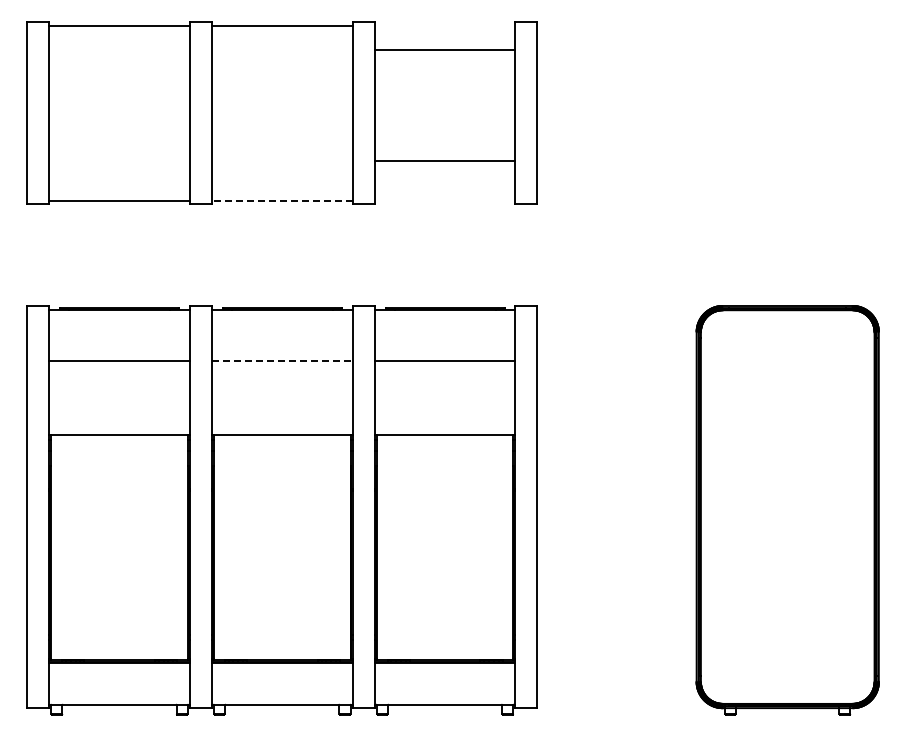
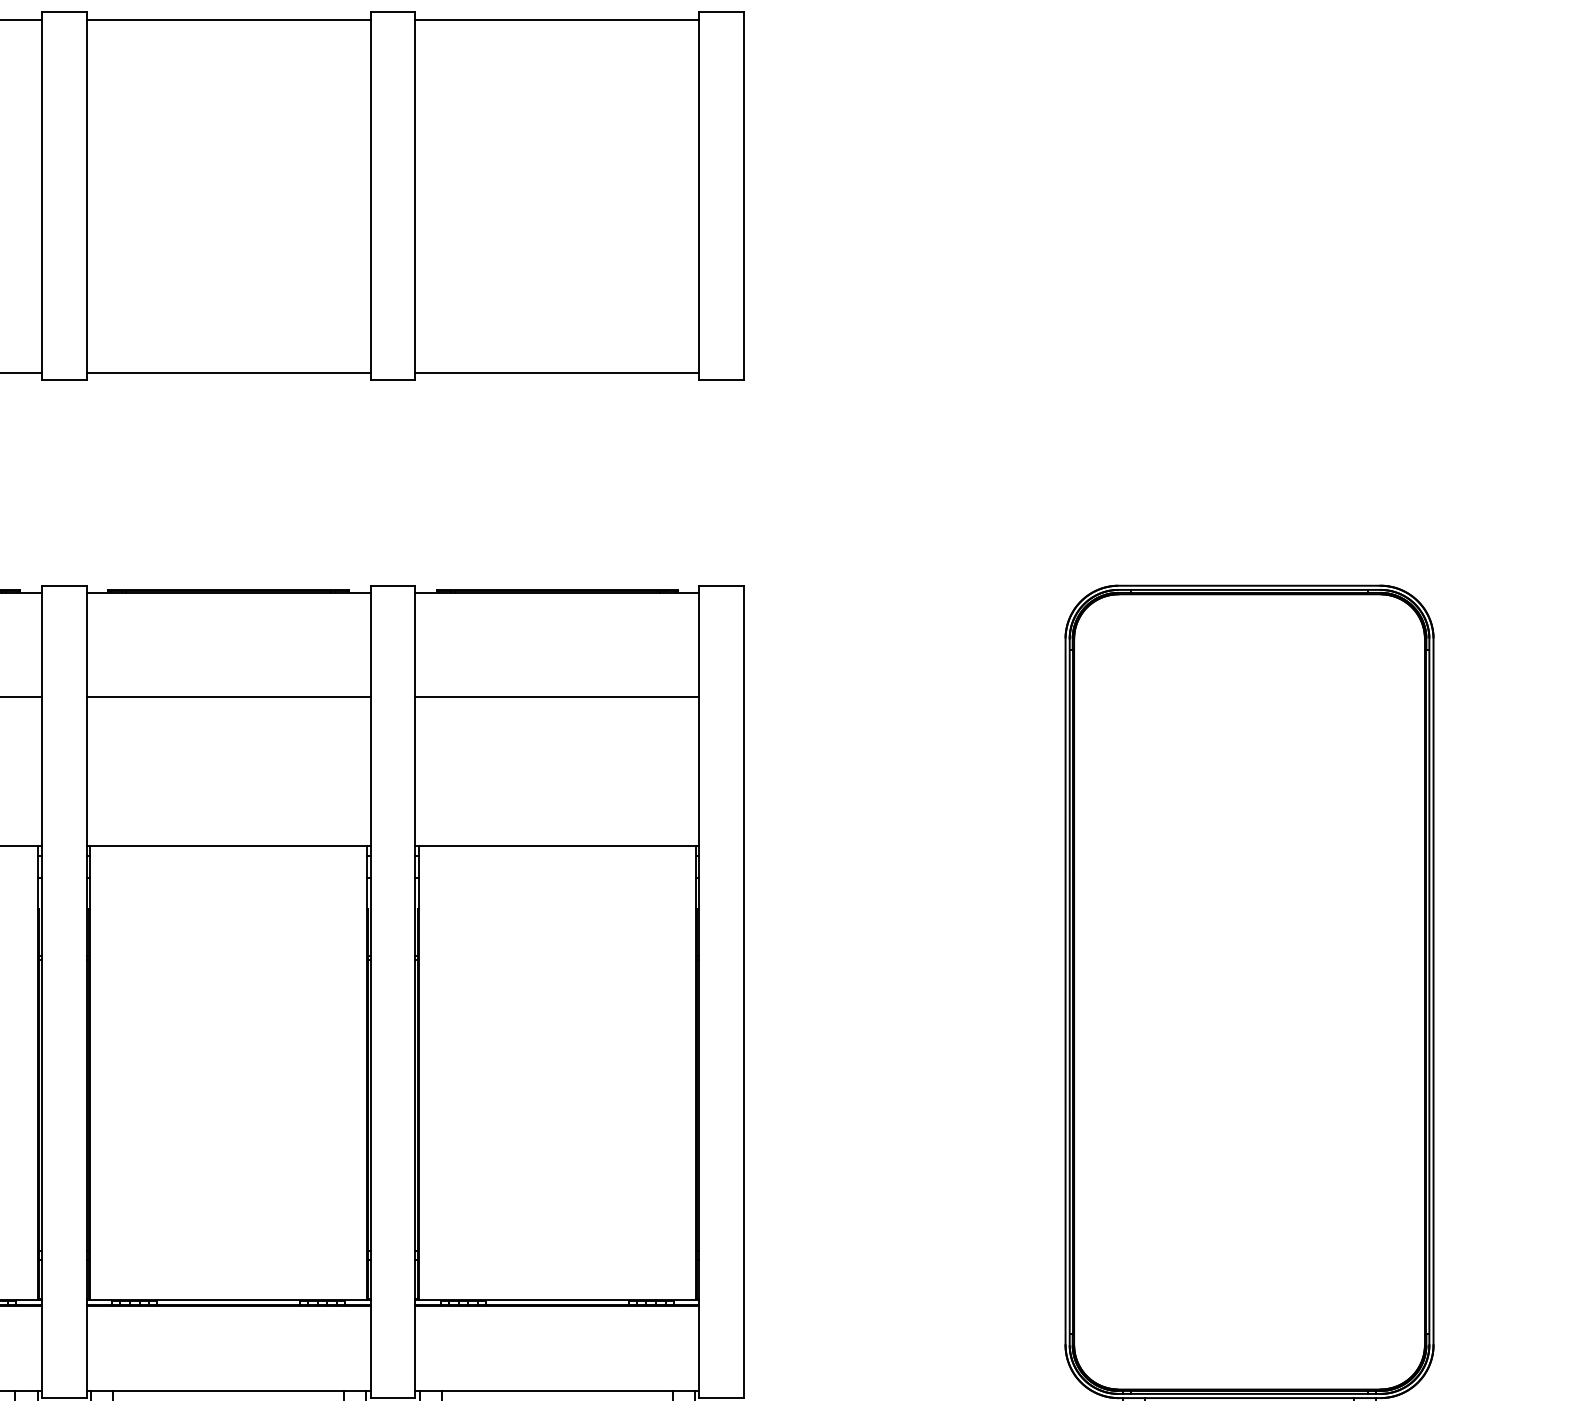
line: (444, 49) -> (556, 19), moved
line: (444, 160) -> (556, 372), moved
line: (281, 200) -> (226, 372), dashed -> solid
line: (282, 360) -> (228, 695), dashed -> solid

